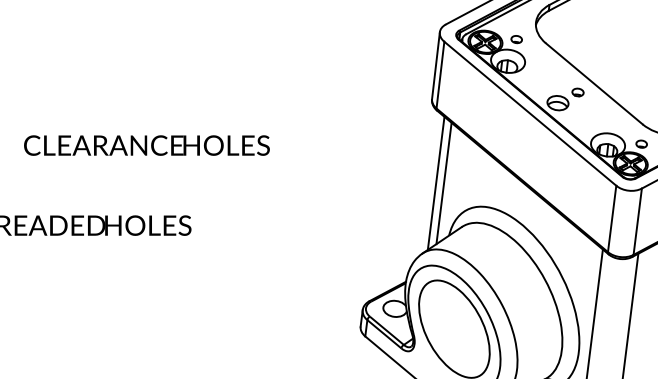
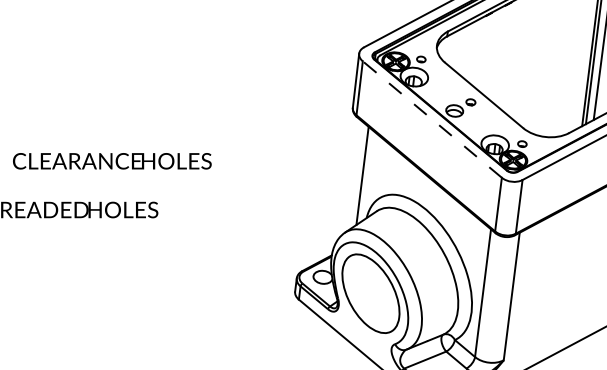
line: (530, 113) -> (432, 119), solid -> dashed
text: (147, 145) -> (112, 161), moved
line: (435, 182) -> (355, 175), removed

